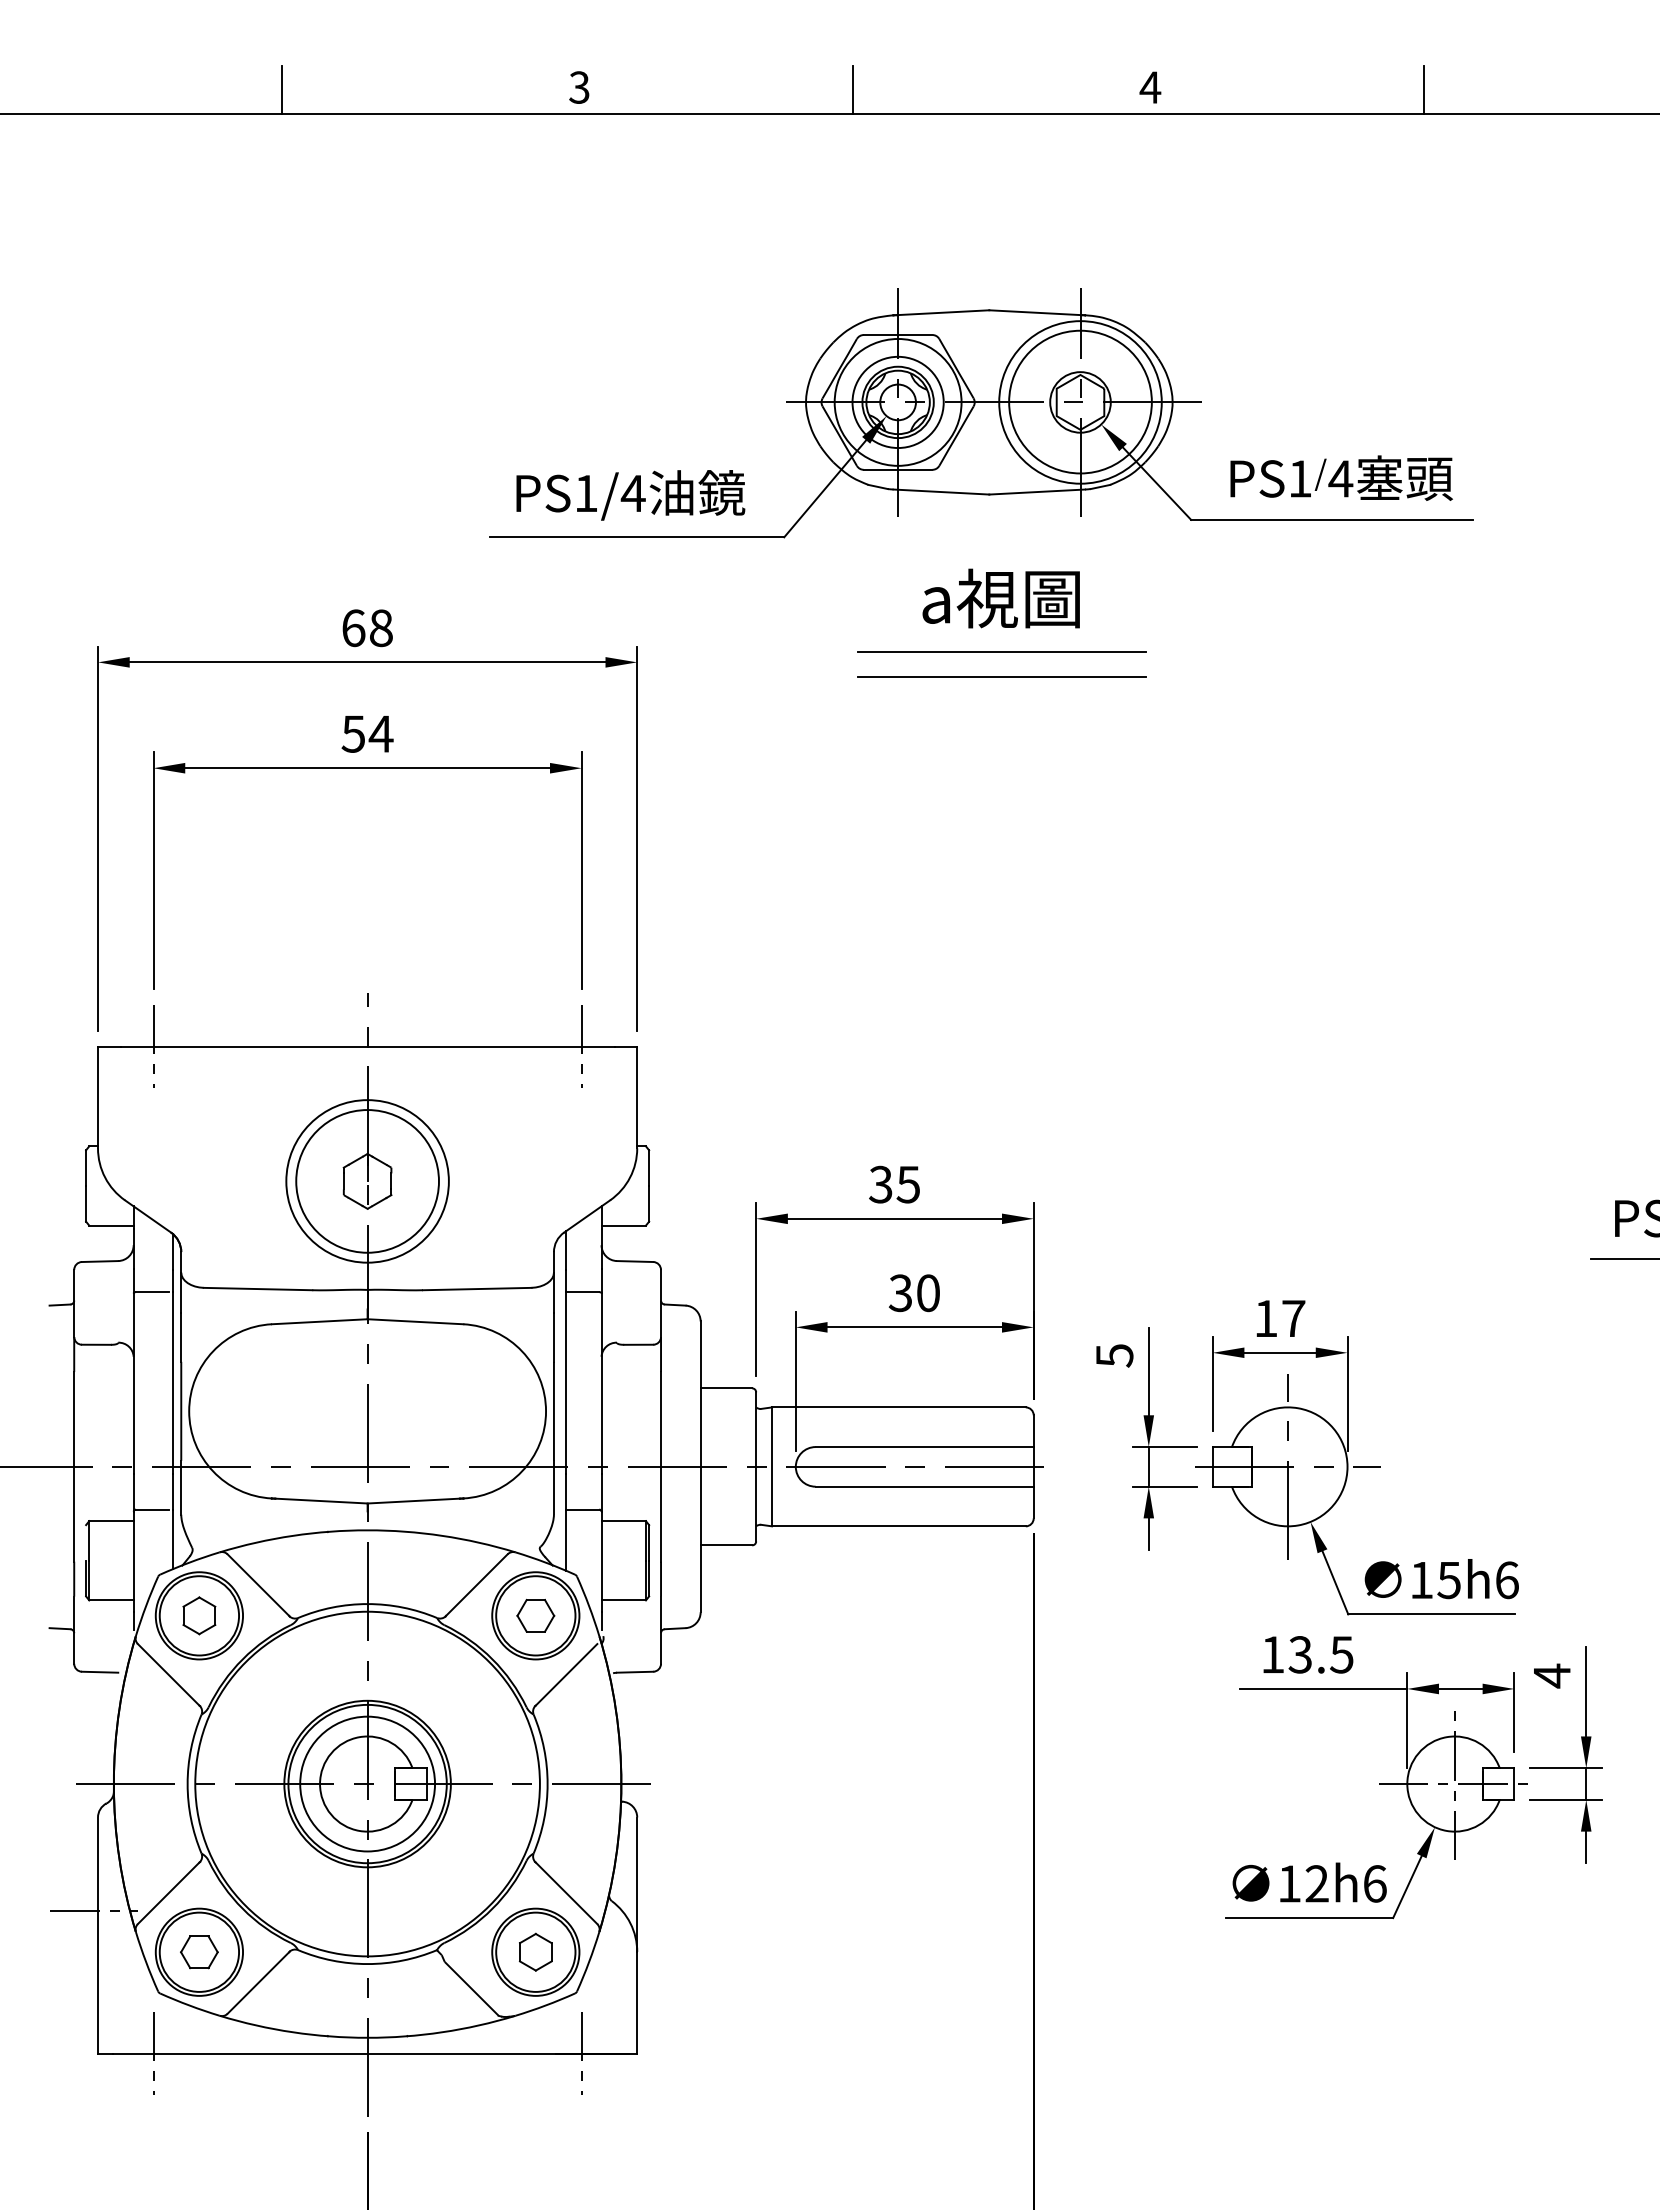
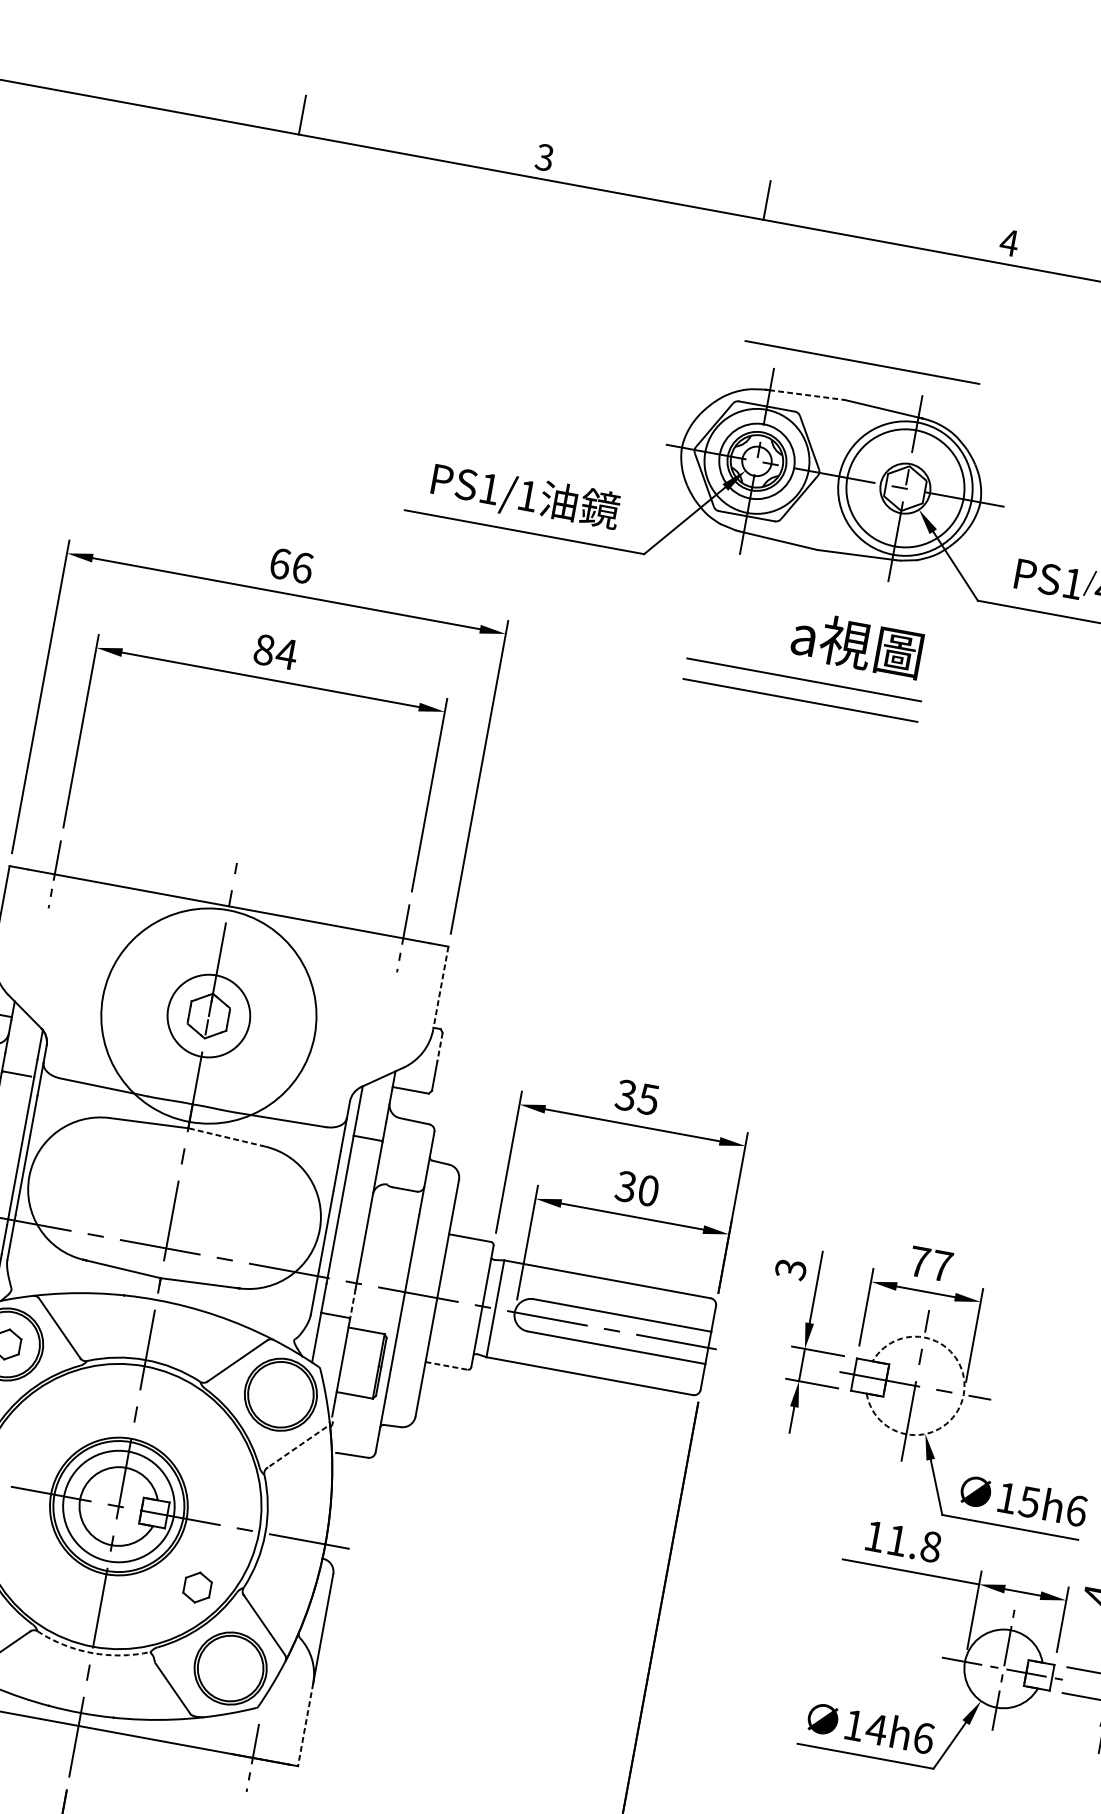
line: (1001, 261) -> (862, 362), added
line: (943, 312) -> (807, 394), solid -> dashed
text: (632, 493) -> (527, 495), 4 -> 1
text: (1000, 598) -> (856, 644), moved
text: (381, 628) -> (302, 568), 68 -> 66
text: (353, 733) -> (264, 649), 54 -> 84
line: (637, 1097) -> (441, 988), solid -> dashed
line: (649, 1168) -> (440, 1047), solid -> dashed
circle: (367, 1181) -> (208, 1016), size x0.7
circle: (367, 1181) -> (208, 1016), size x1.6
text: (1266, 1318) -> (919, 1261), 17 -> 77
line: (415, 1321) -> (226, 1137), solid -> dashed
text: (1114, 1355) -> (790, 1269), 5 -> 3
arc: (1347, 1466) -> (963, 1394), solid -> dashed
line: (601, 1492) -> (352, 1304), solid -> dashed
line: (726, 1545) -> (446, 1365), solid -> dashed
part: (535, 1615) -> (280, 1394), removed
text: (1320, 1654) -> (913, 1543), 13.5 -> 11.8
line: (566, 1674) -> (297, 1447), solid -> dashed
text: (1316, 1883) -> (876, 1729), 12h6 -> 14h6
part: (535, 1951) -> (197, 1586), moved
arc: (367, 1964) -> (91, 1653), solid -> dashed
line: (637, 2002) -> (305, 1724), solid -> dashed

